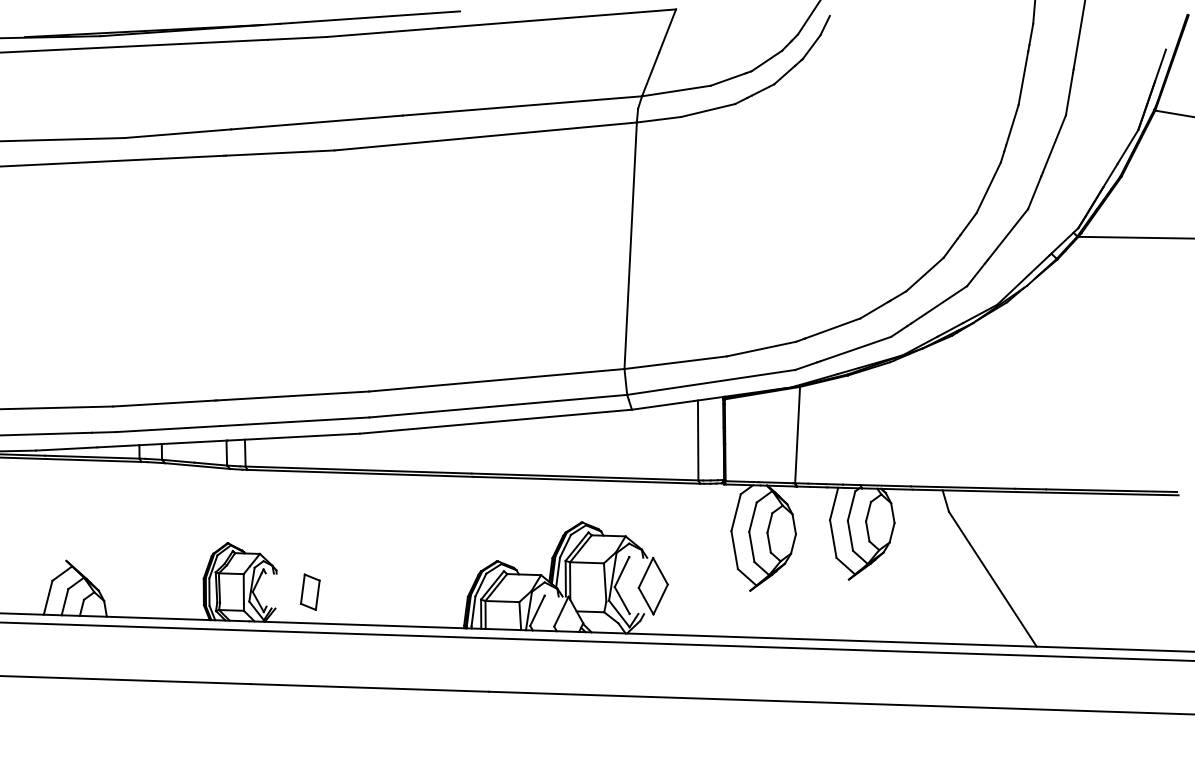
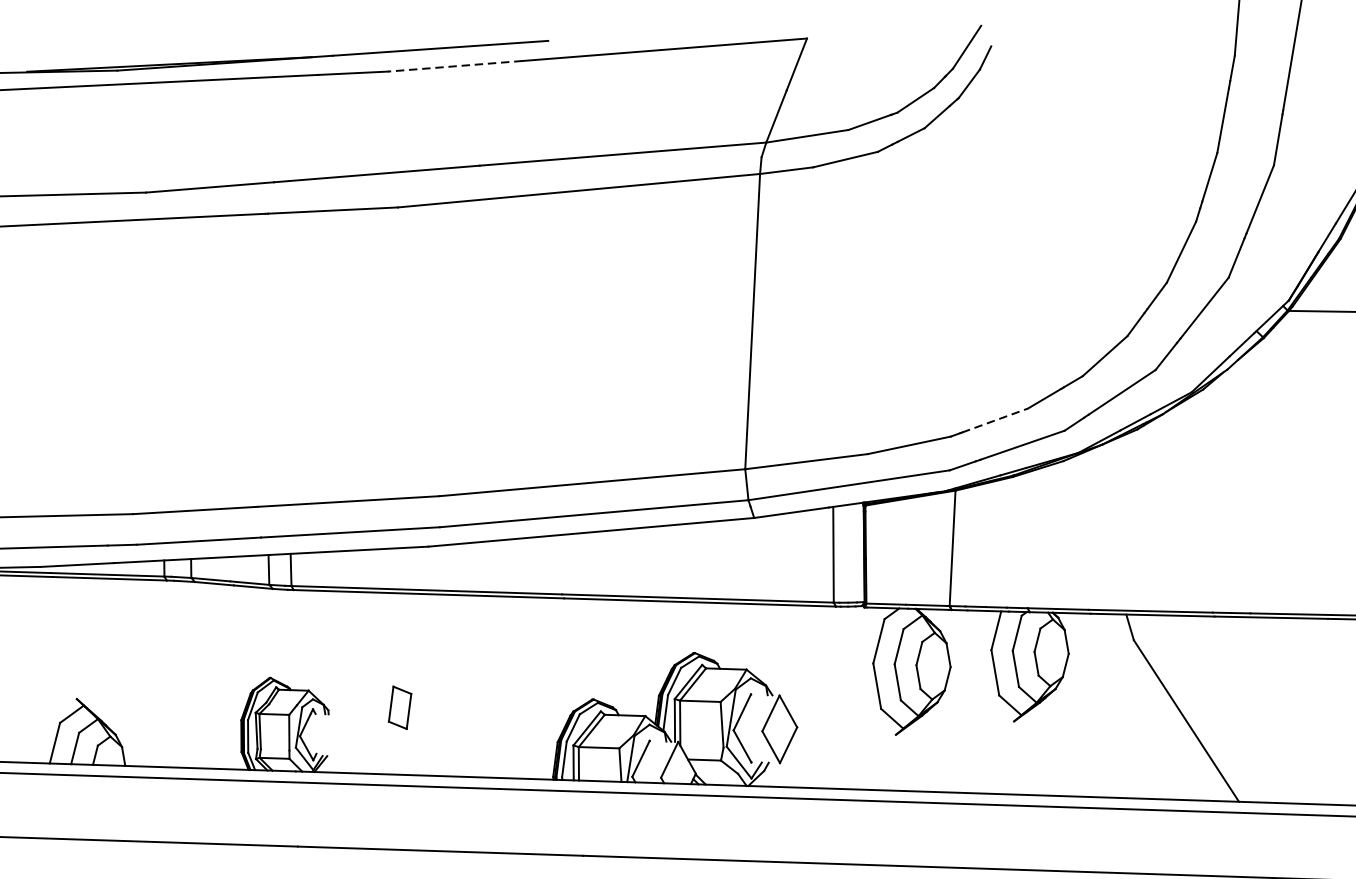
line: (381, 32) -> (454, 66), solid -> dashed
line: (833, 328) -> (995, 420), solid -> dashed
part: (310, 591) -> (400, 706), moved

